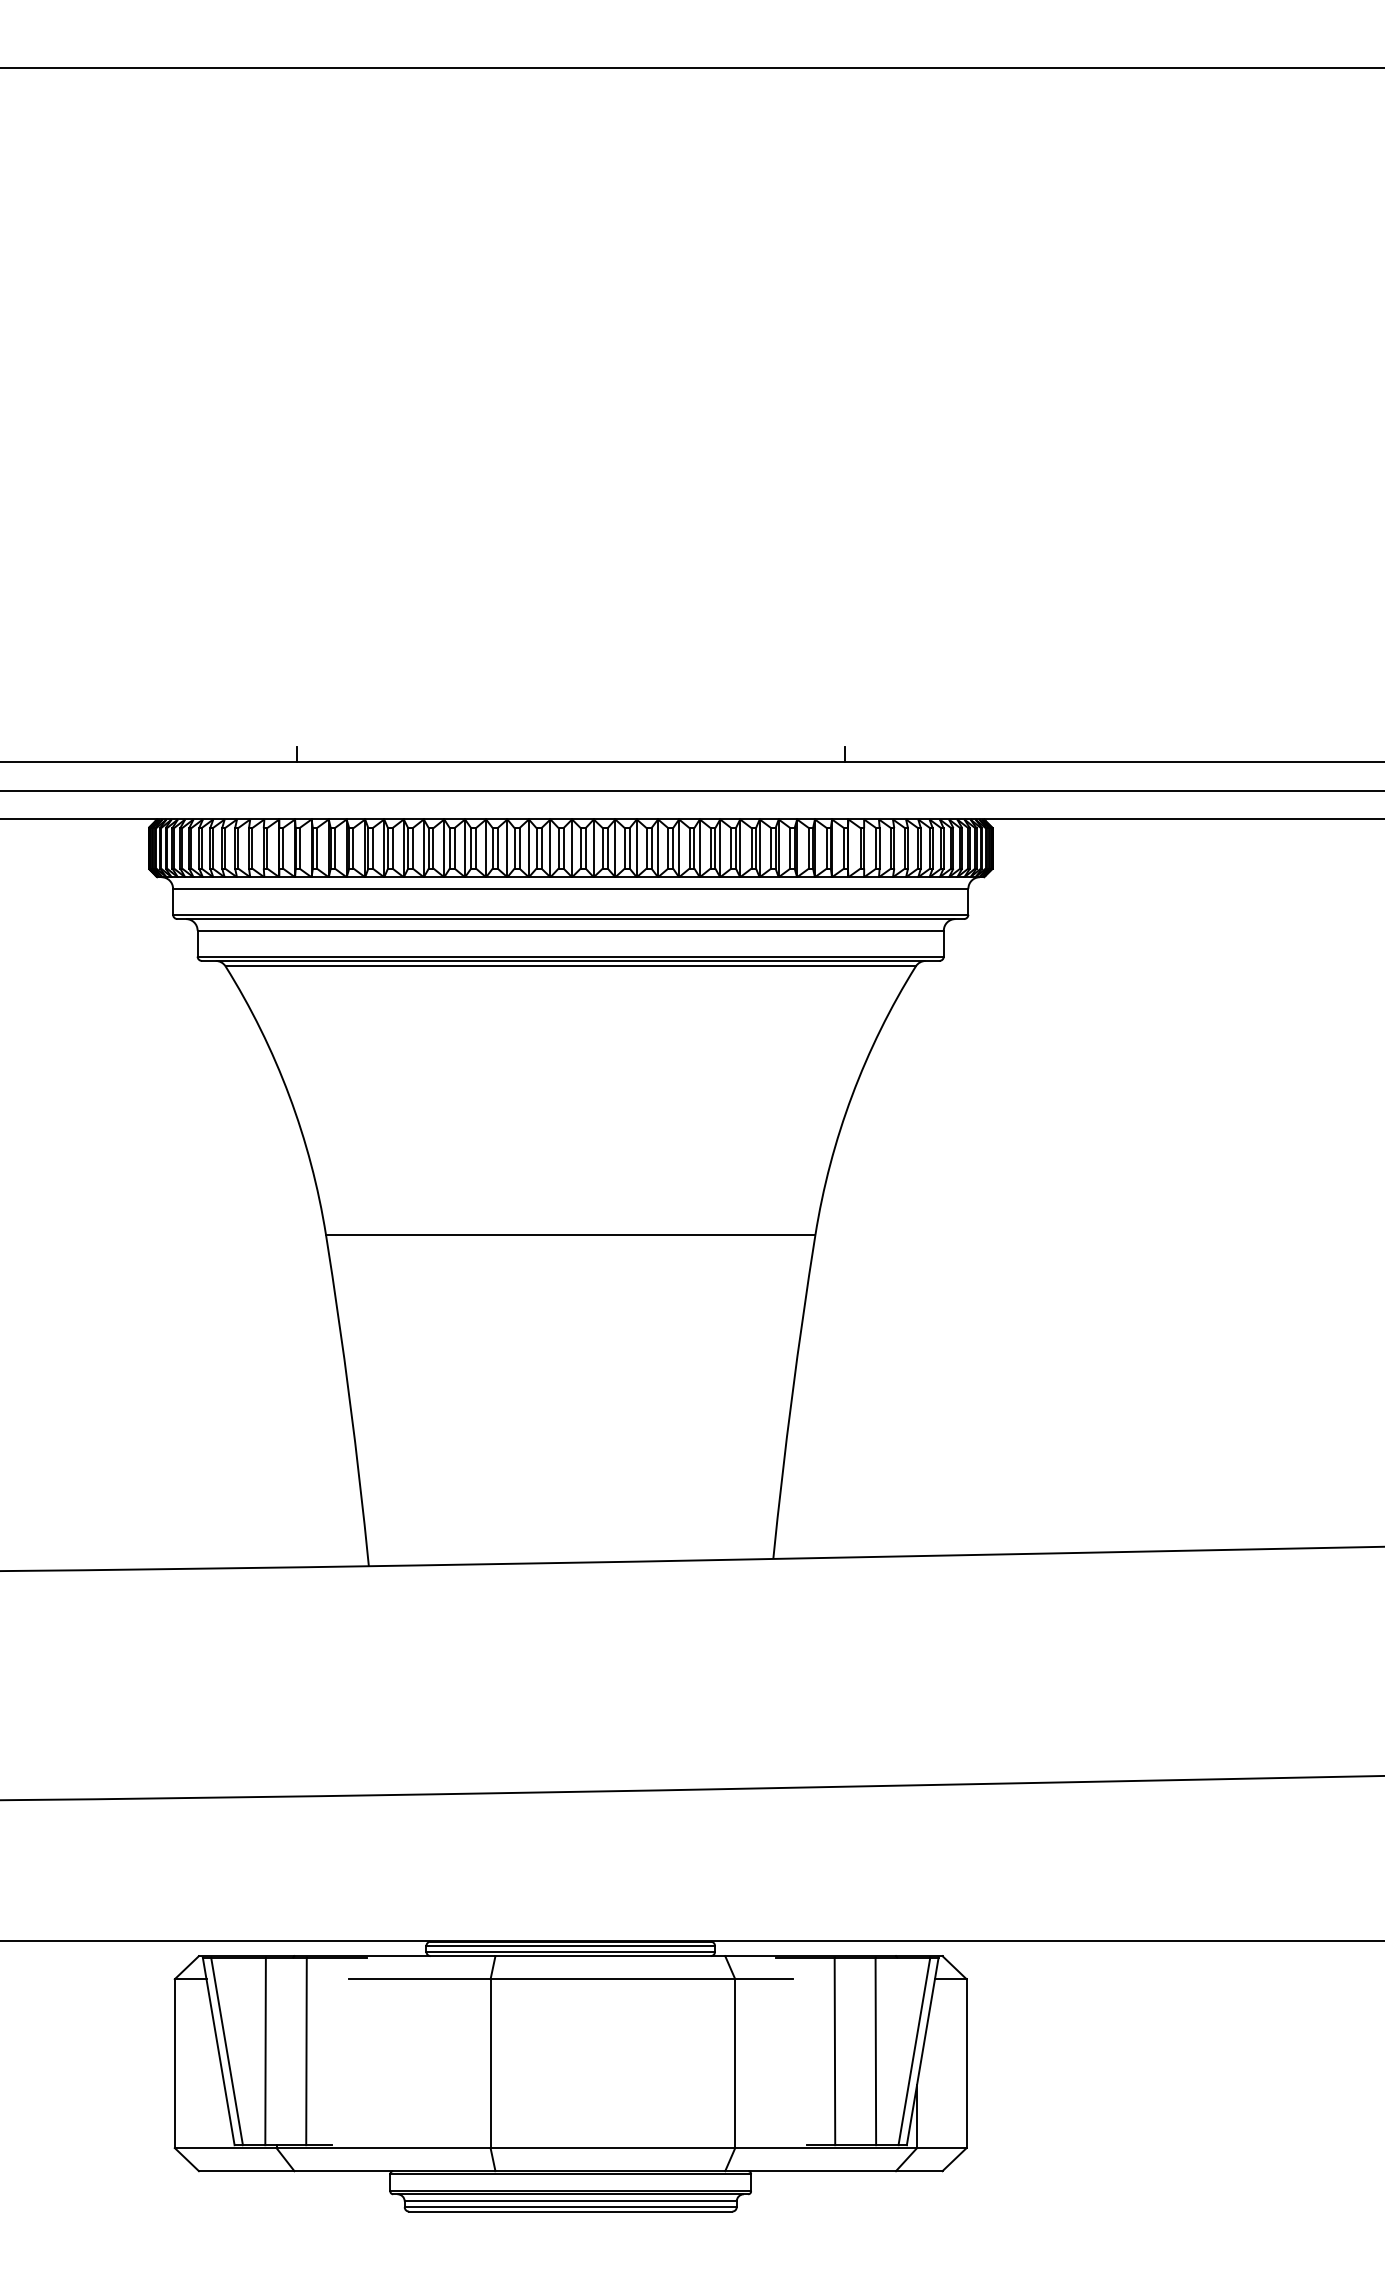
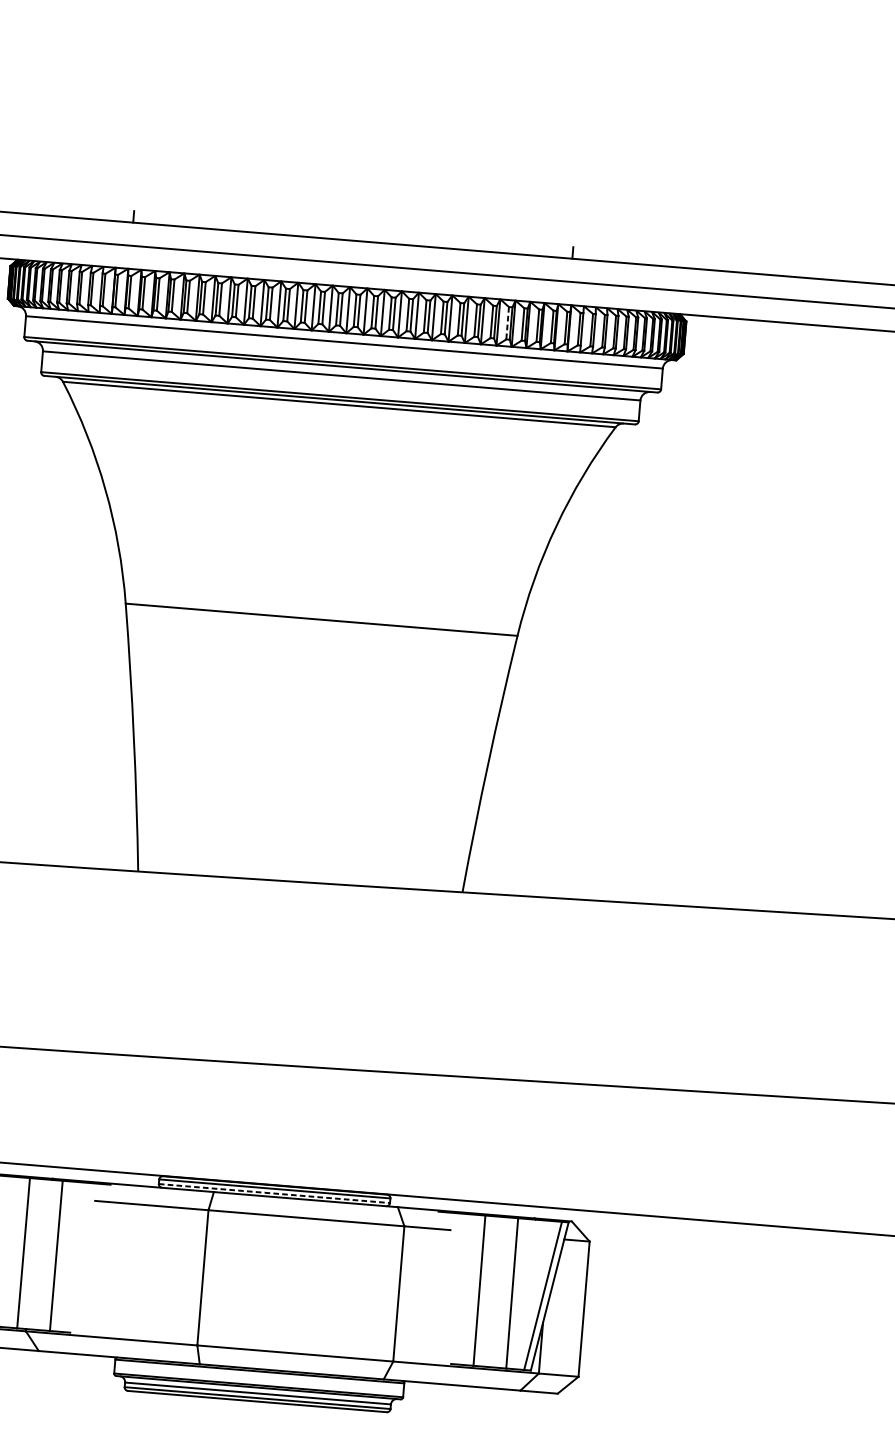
line: (771, 848) -> (507, 323), solid -> dashed
line: (571, 1951) -> (275, 1193), solid -> dashed

